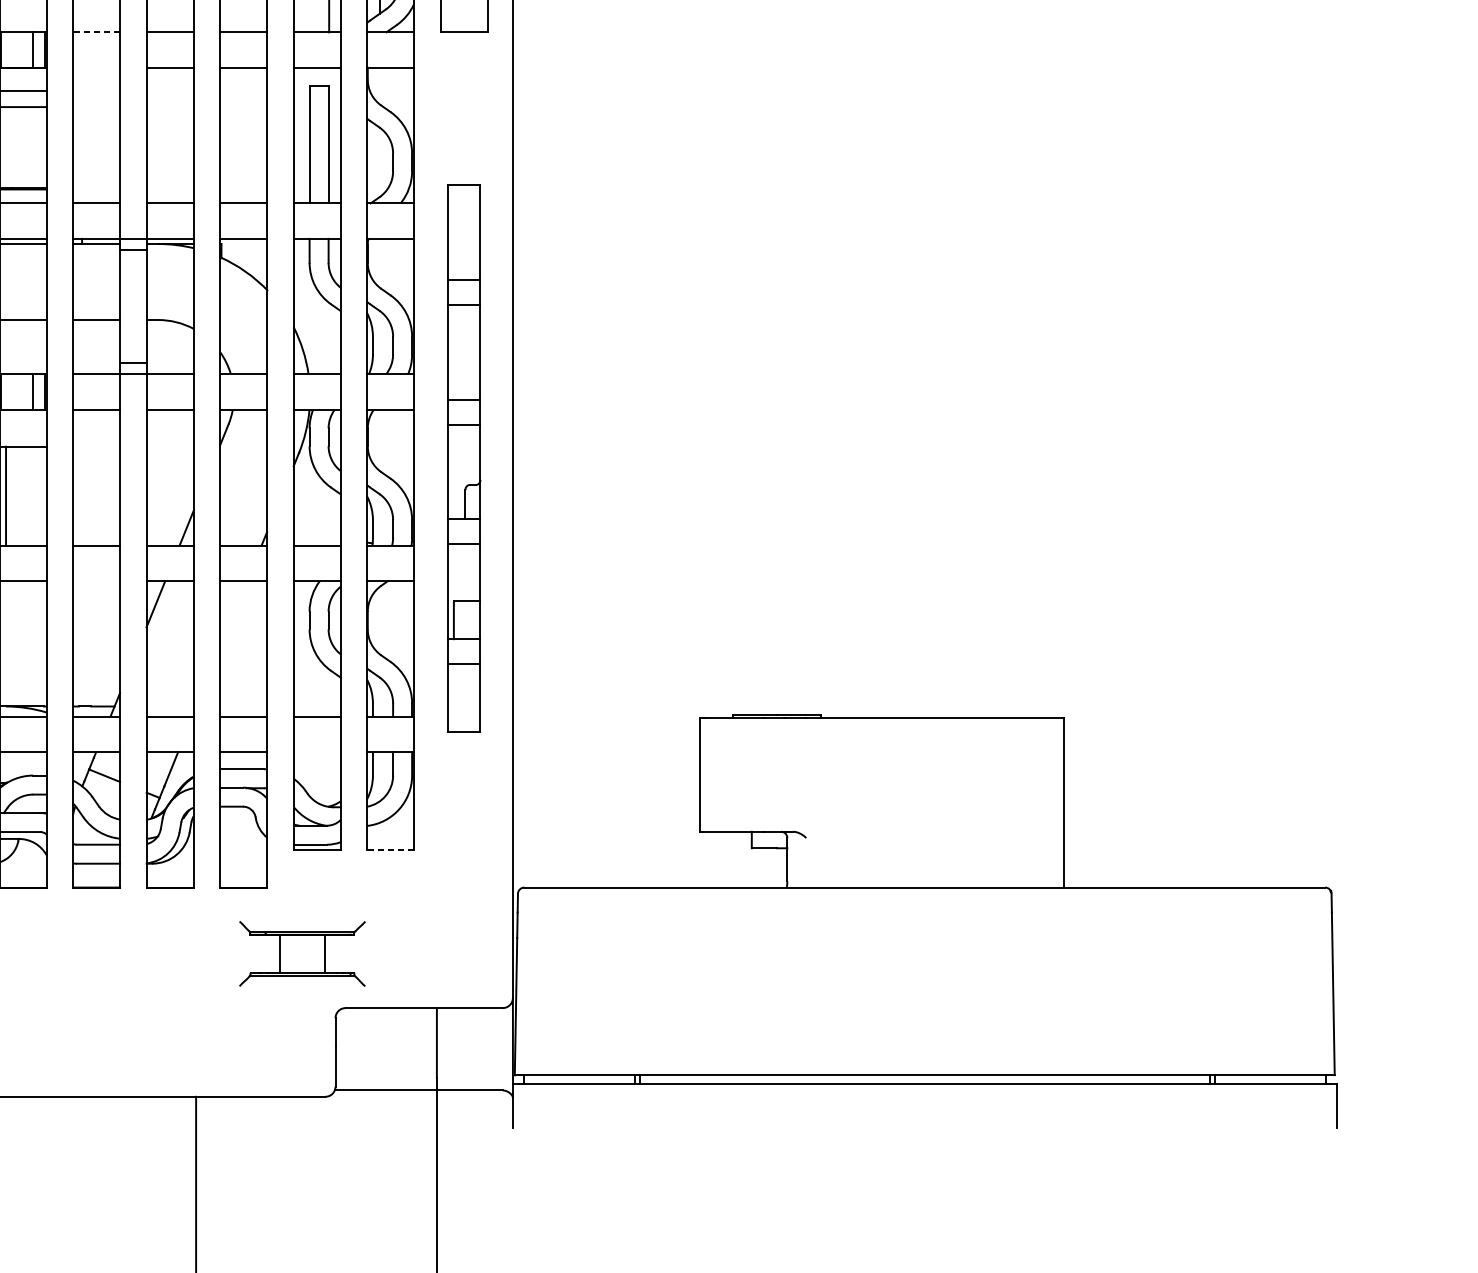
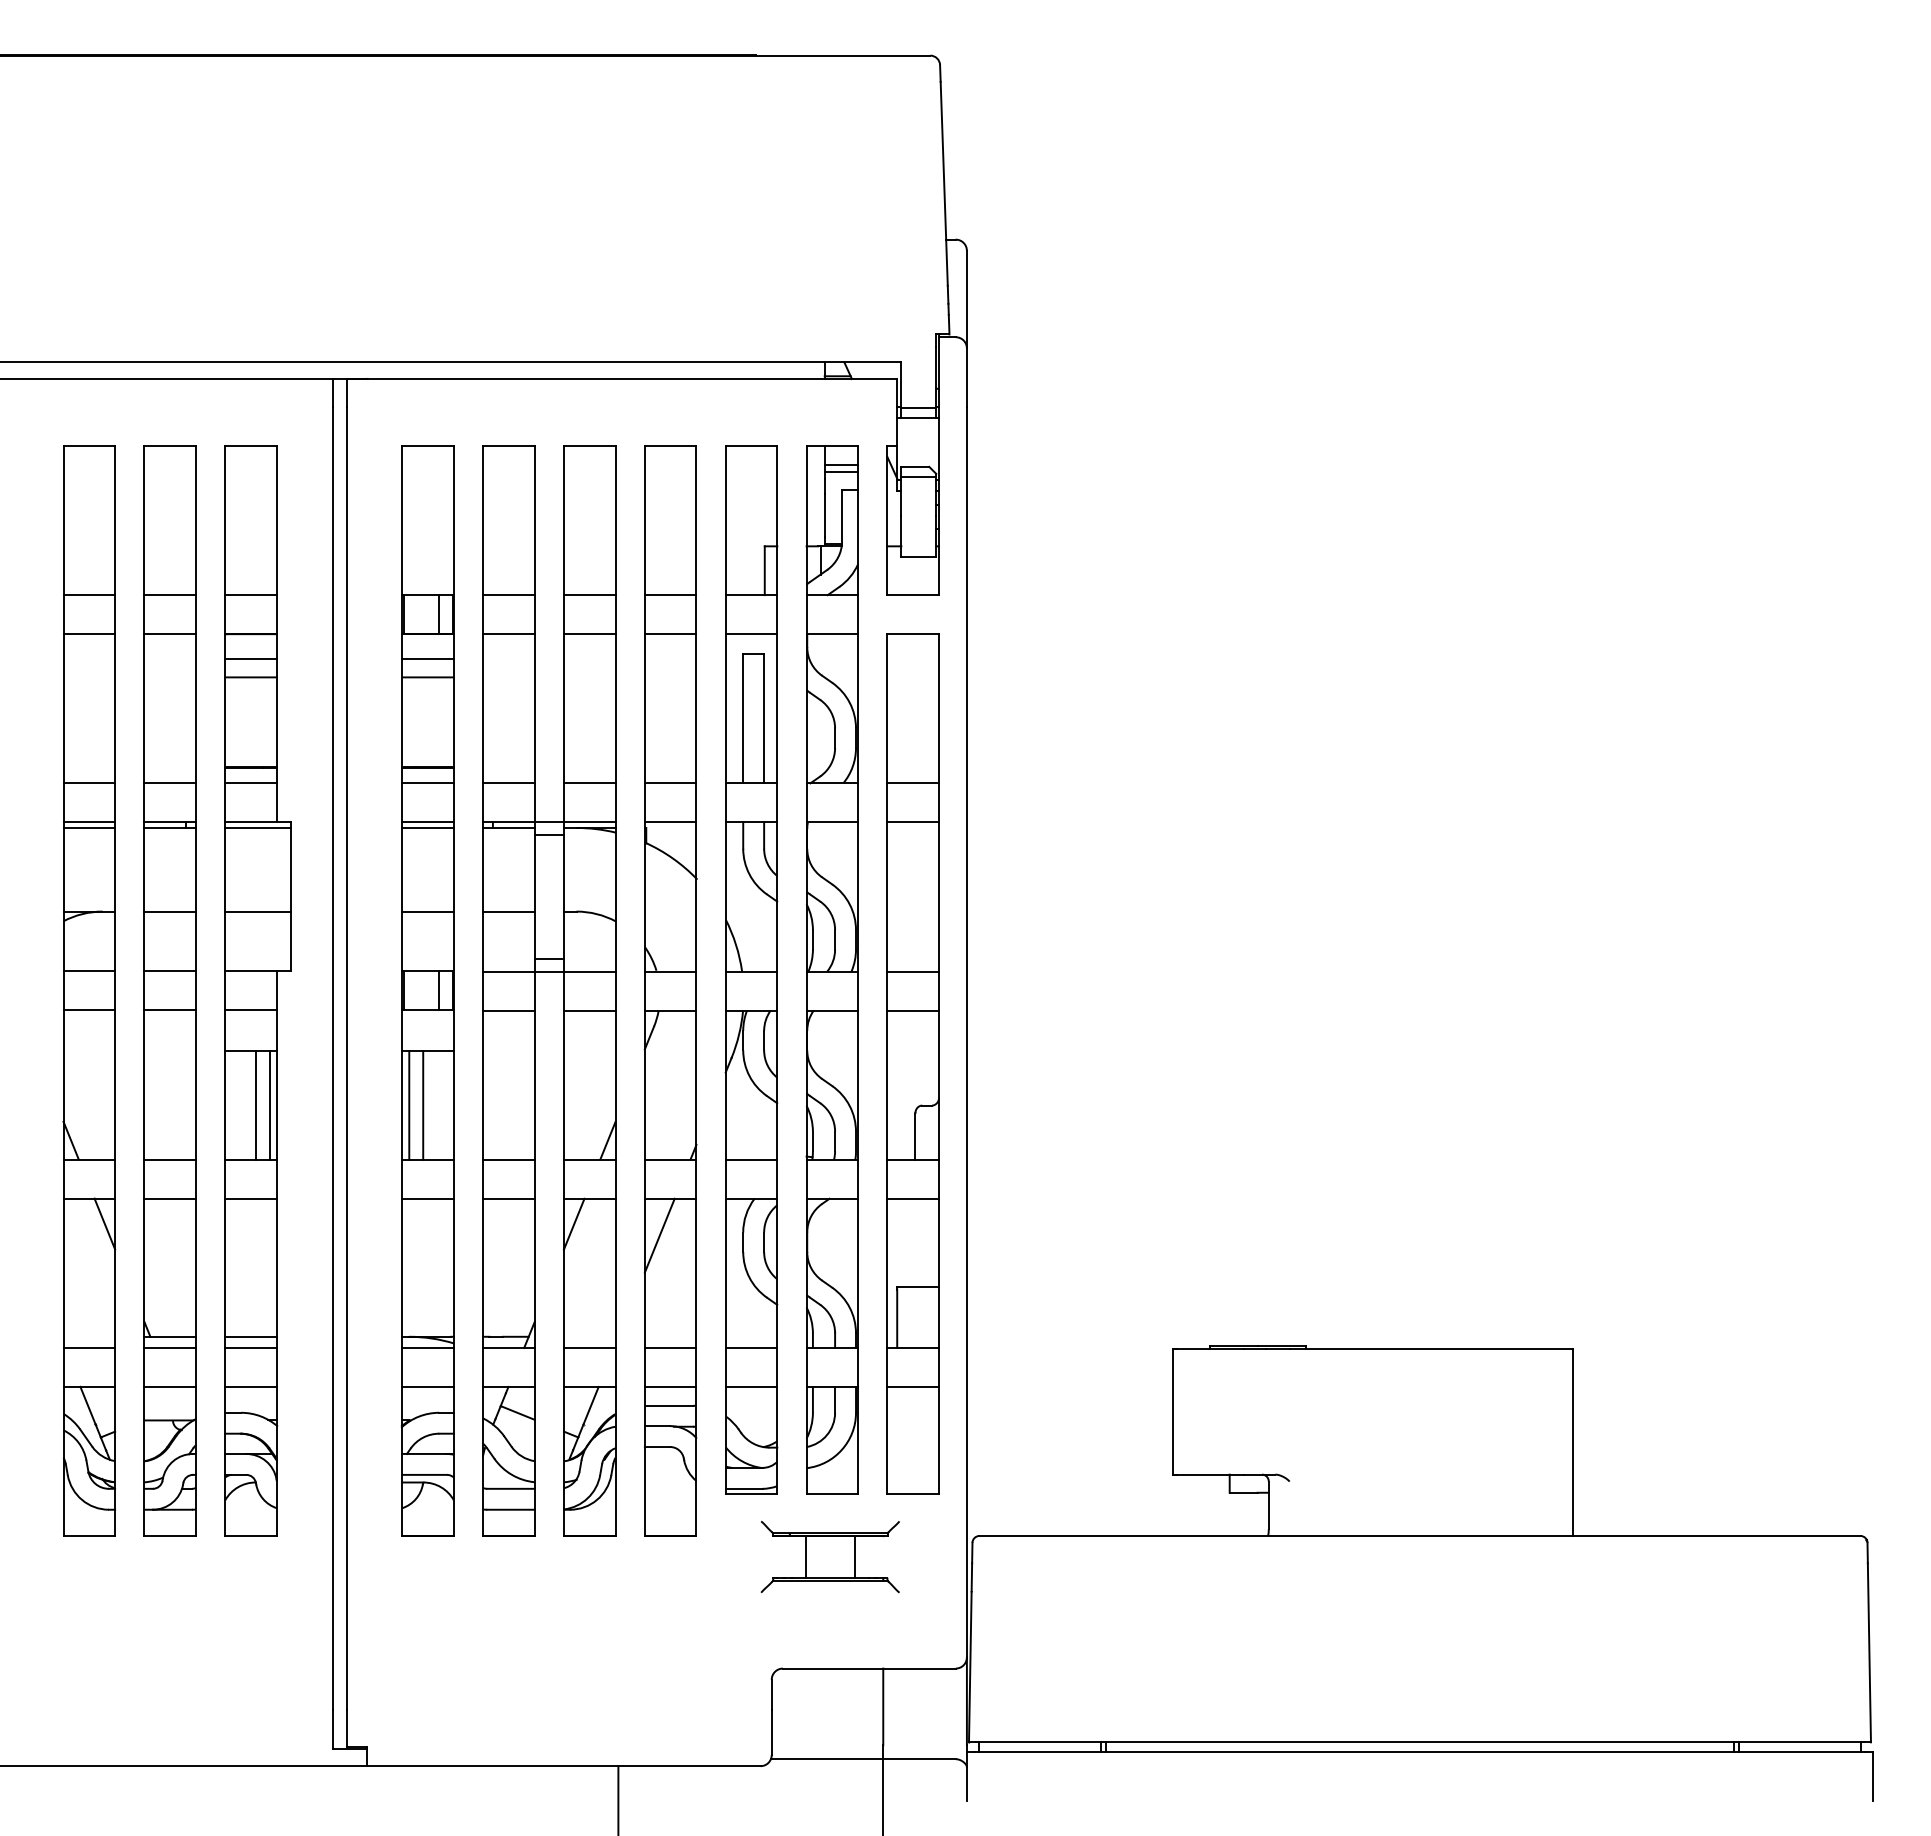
line: (96, 32) -> (508, 595), dashed -> solid
line: (96, 68) -> (508, 634), added
part: (463, 458) -> (912, 1063), size x1.43
line: (18, 496) -> (423, 1105), added
line: (96, 580) -> (508, 1198), added
line: (233, 614) -> (659, 1235), added
line: (317, 751) -> (751, 1386), added
line: (390, 849) -> (832, 1494), dashed -> solid
part: (301, 954) -> (829, 1557), moved

